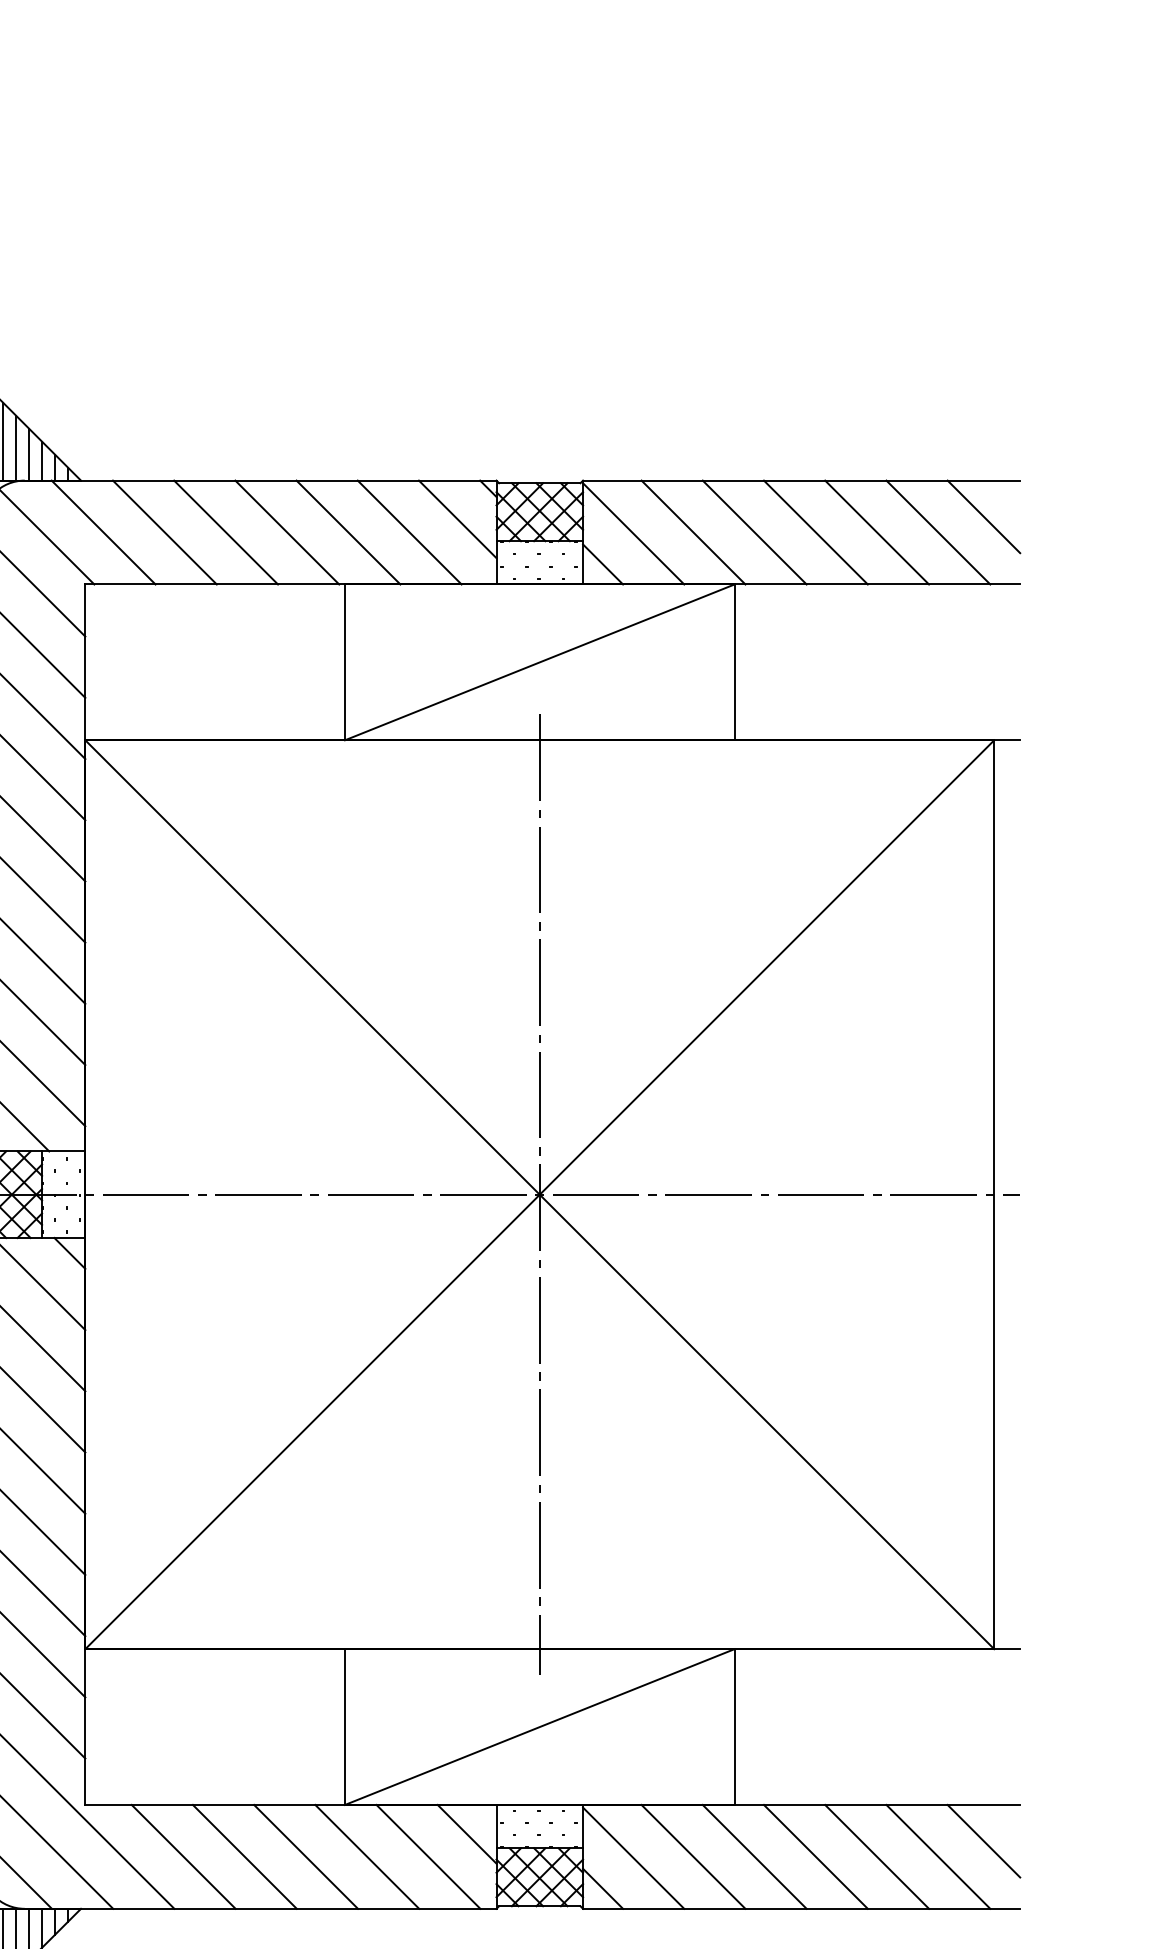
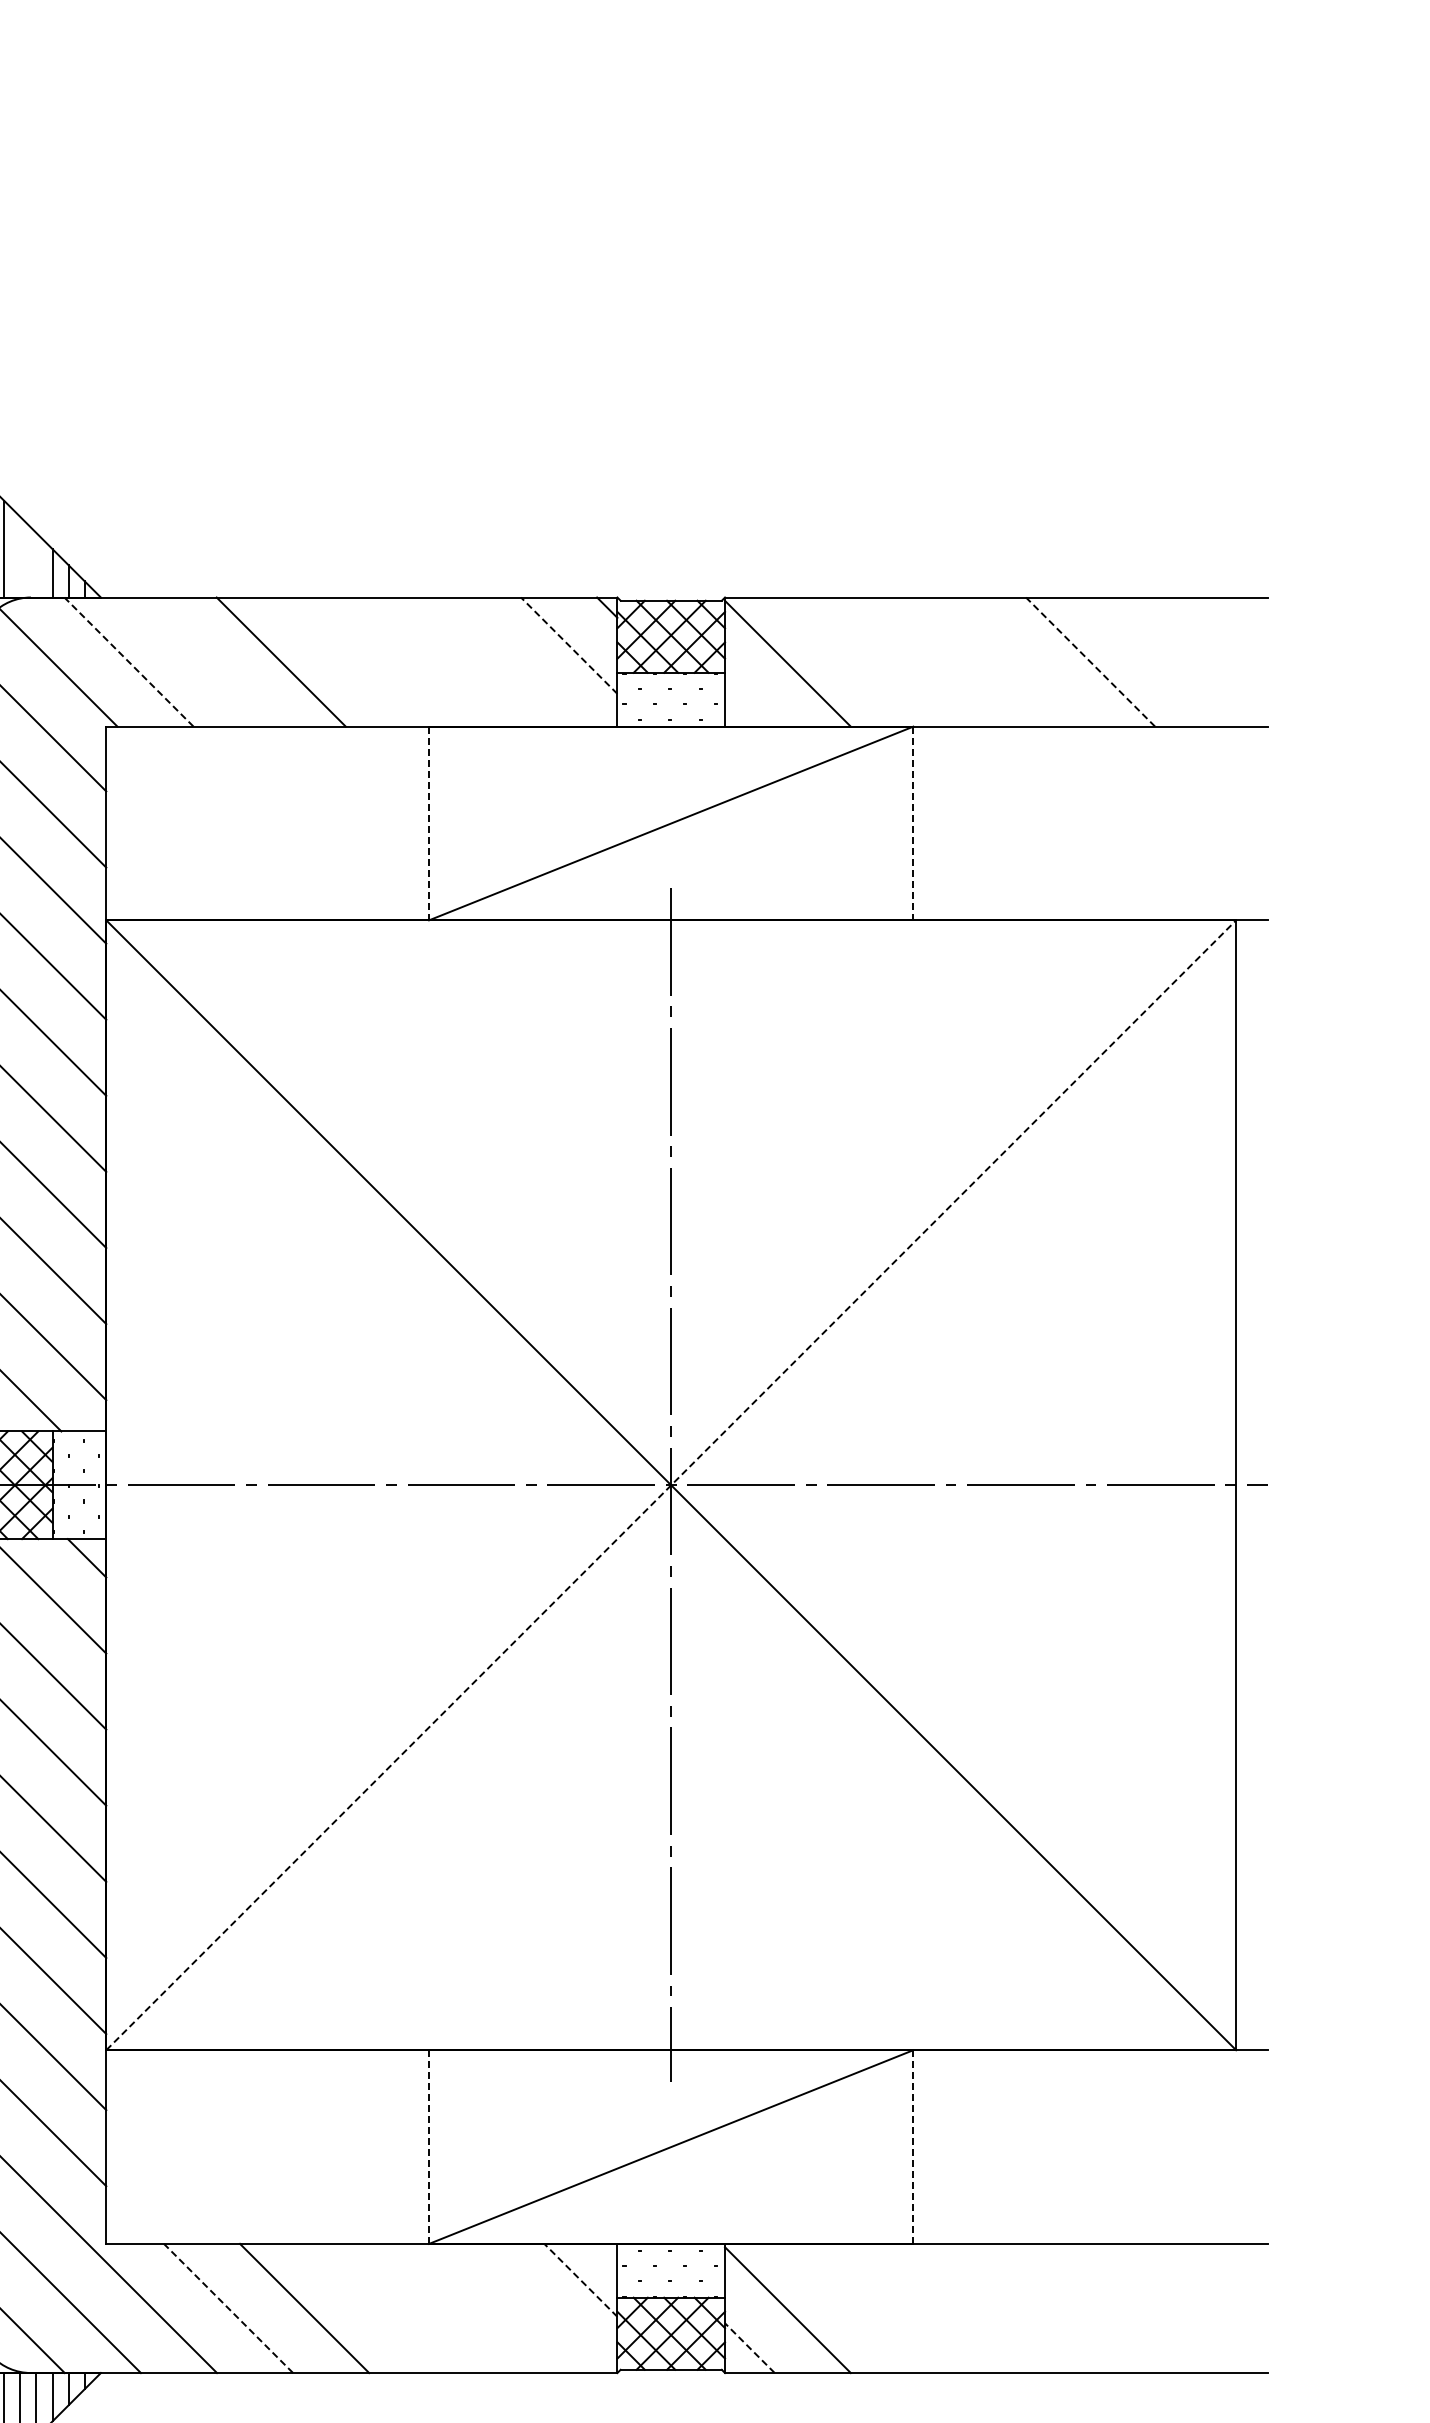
line: (16, 447) -> (20, 556), removed
line: (29, 454) -> (36, 564), removed
line: (984, 516) -> (1223, 642), removed
line: (457, 519) -> (568, 645), solid -> dashed
line: (103, 532) -> (128, 661), solid -> dashed
line: (164, 532) -> (204, 661), removed
line: (286, 532) -> (356, 661), removed
line: (347, 532) -> (432, 661), removed
line: (409, 532) -> (509, 661), removed
line: (692, 532) -> (861, 661), removed
line: (753, 532) -> (937, 661), removed
line: (815, 532) -> (1014, 661), removed
line: (877, 532) -> (1090, 661), solid -> dashed
line: (938, 532) -> (1166, 661), removed
line: (602, 564) -> (749, 701), removed
line: (345, 662) -> (429, 823), solid -> dashed
line: (734, 662) -> (913, 823), solid -> dashed
line: (540, 1194) -> (671, 1485), solid -> dashed
line: (345, 1727) -> (429, 2147), solid -> dashed
line: (734, 1727) -> (913, 2147), solid -> dashed
line: (466, 1834) -> (580, 2280), solid -> dashed
line: (984, 1840) -> (1223, 2288), removed
line: (183, 1856) -> (228, 2308), solid -> dashed
line: (305, 1856) -> (380, 2308), removed
line: (367, 1856) -> (456, 2308), removed
line: (428, 1856) -> (532, 2308), removed
line: (692, 1856) -> (861, 2308), removed
line: (753, 1856) -> (937, 2308), removed
line: (815, 1856) -> (1014, 2308), removed
line: (877, 1856) -> (1090, 2308), removed
line: (938, 1856) -> (1166, 2308), removed
line: (602, 1888) -> (749, 2347), solid -> dashed

